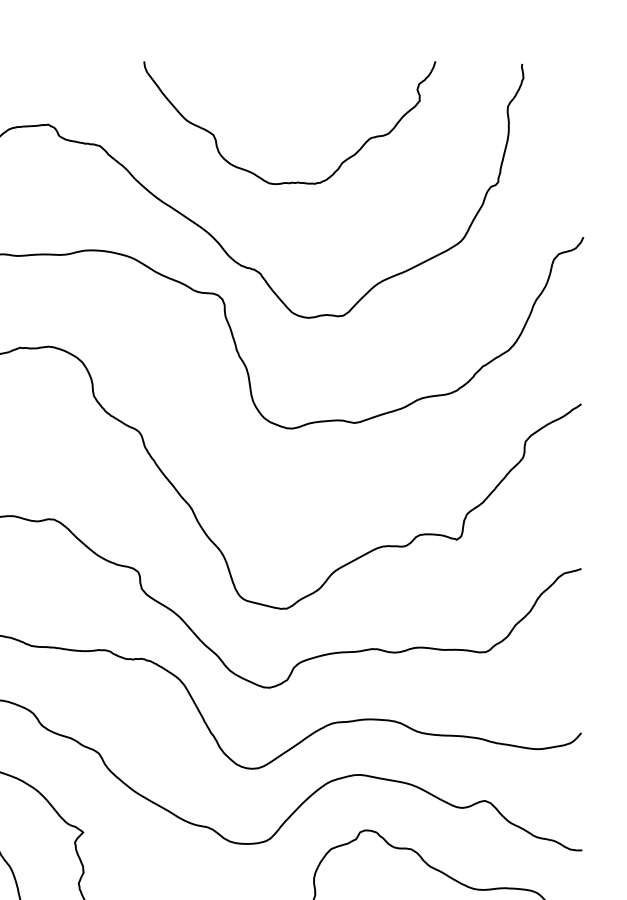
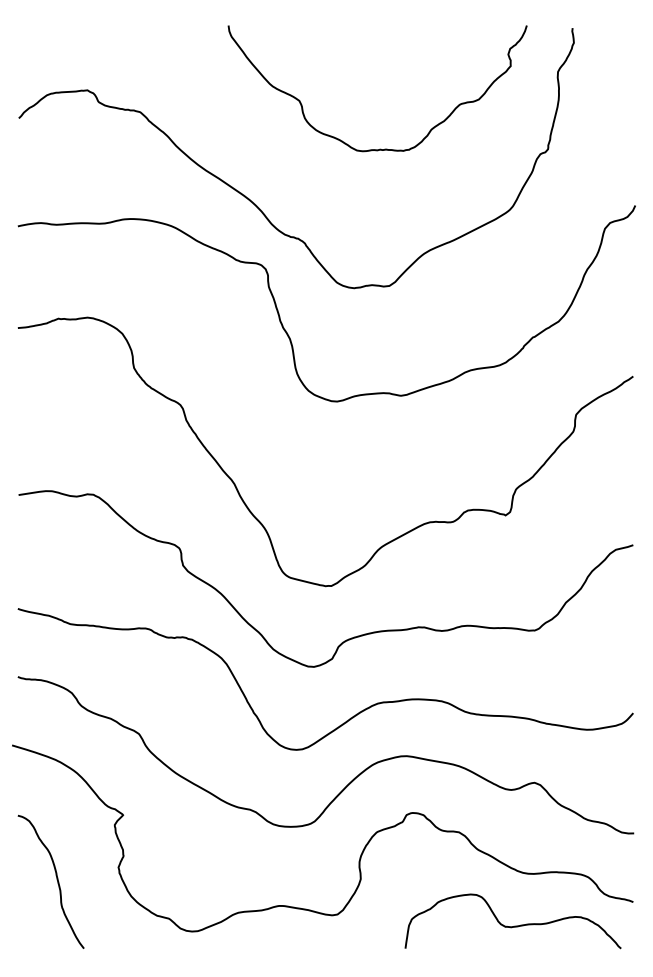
curve: (291, 181) -> (379, 148), moved

